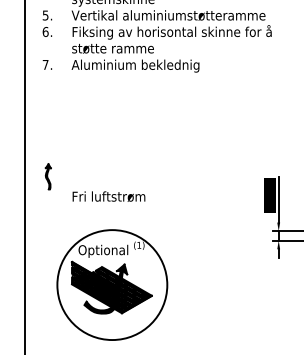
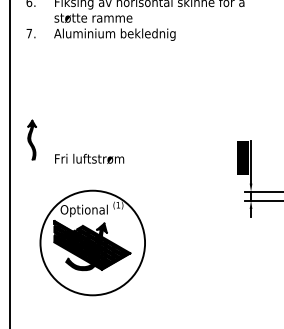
part: (47, 176) -> (31, 139), size x1.6

